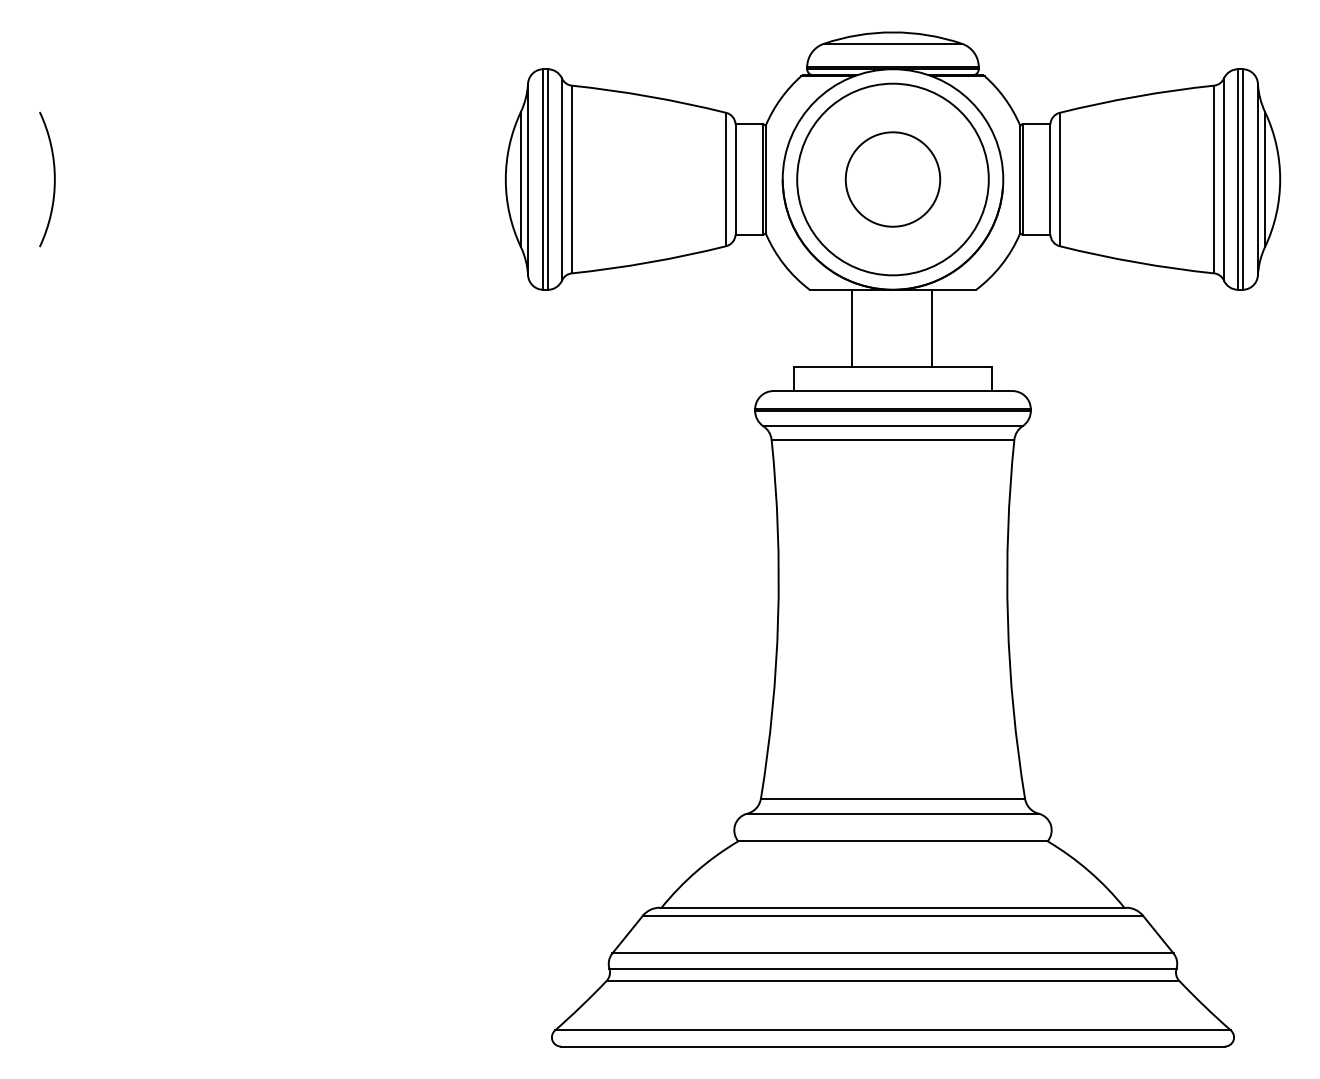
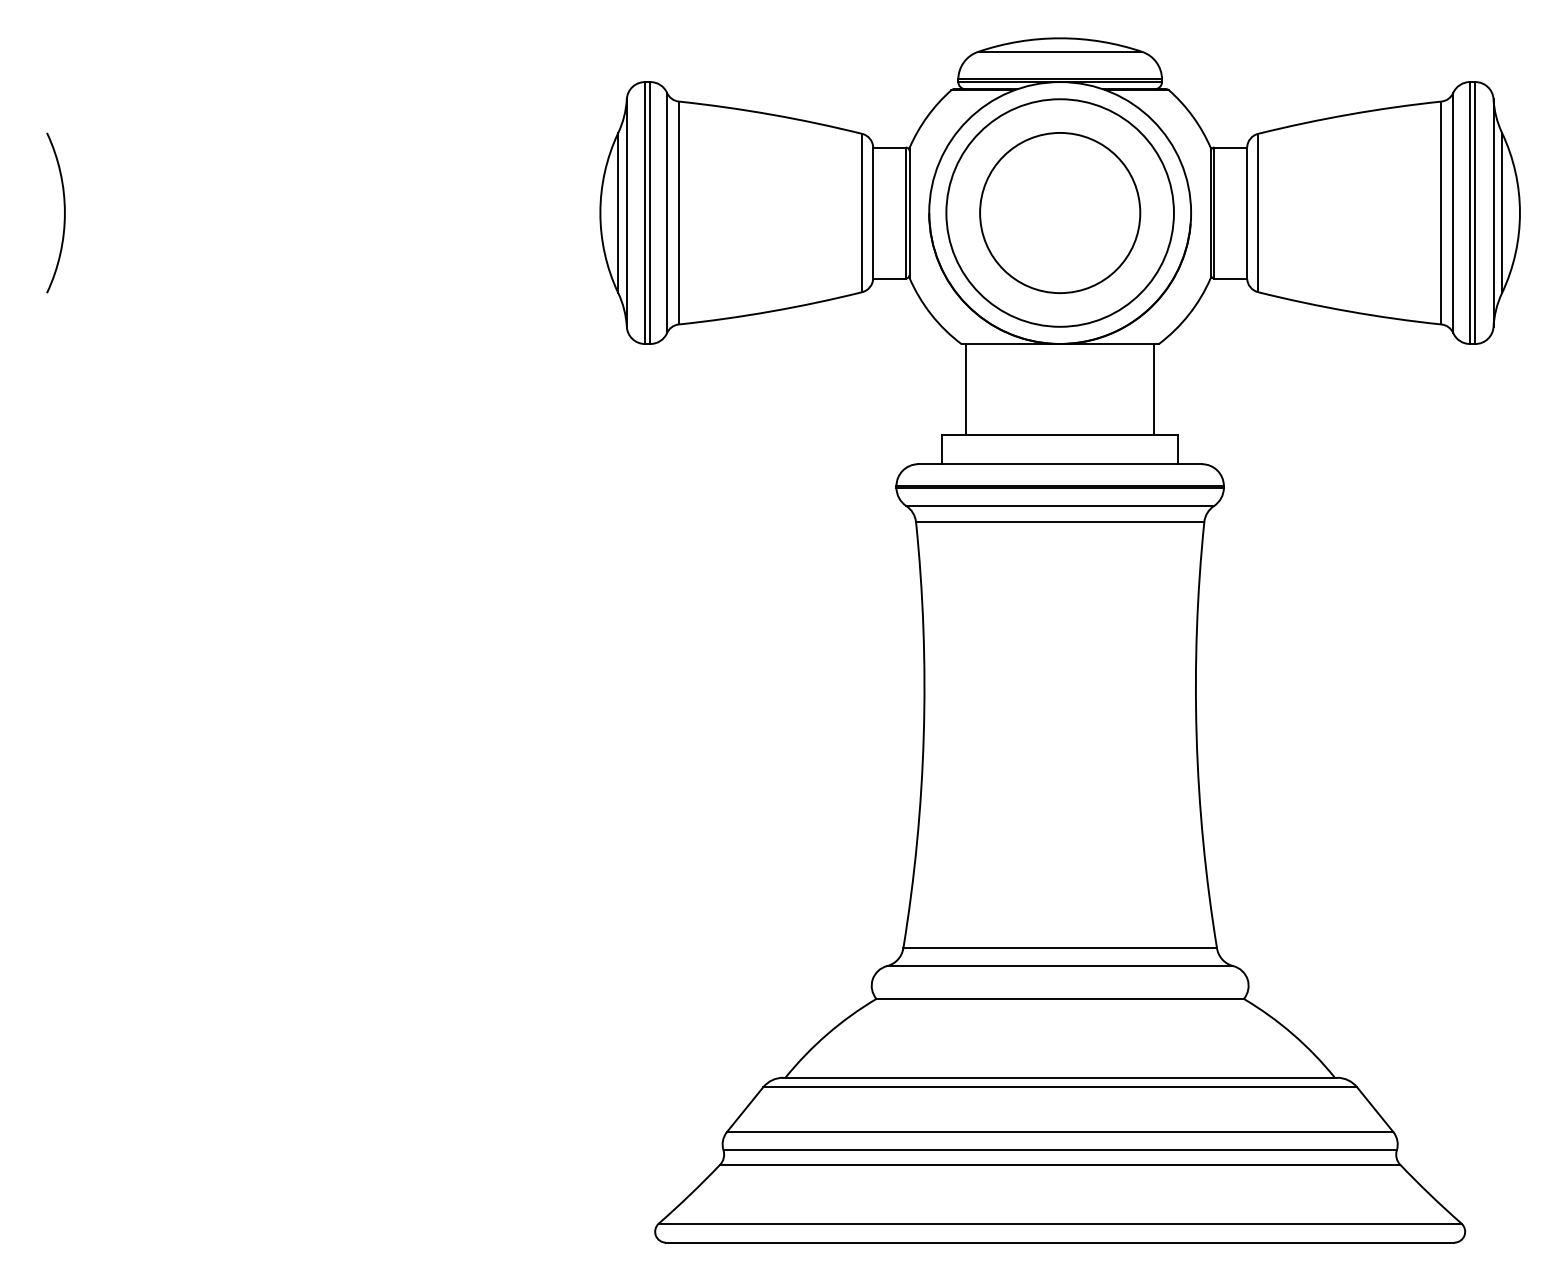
circle: (893, 179) -> (1060, 212), size x1.43
line: (851, 328) -> (966, 389), moved
line: (931, 328) -> (1154, 389), moved

